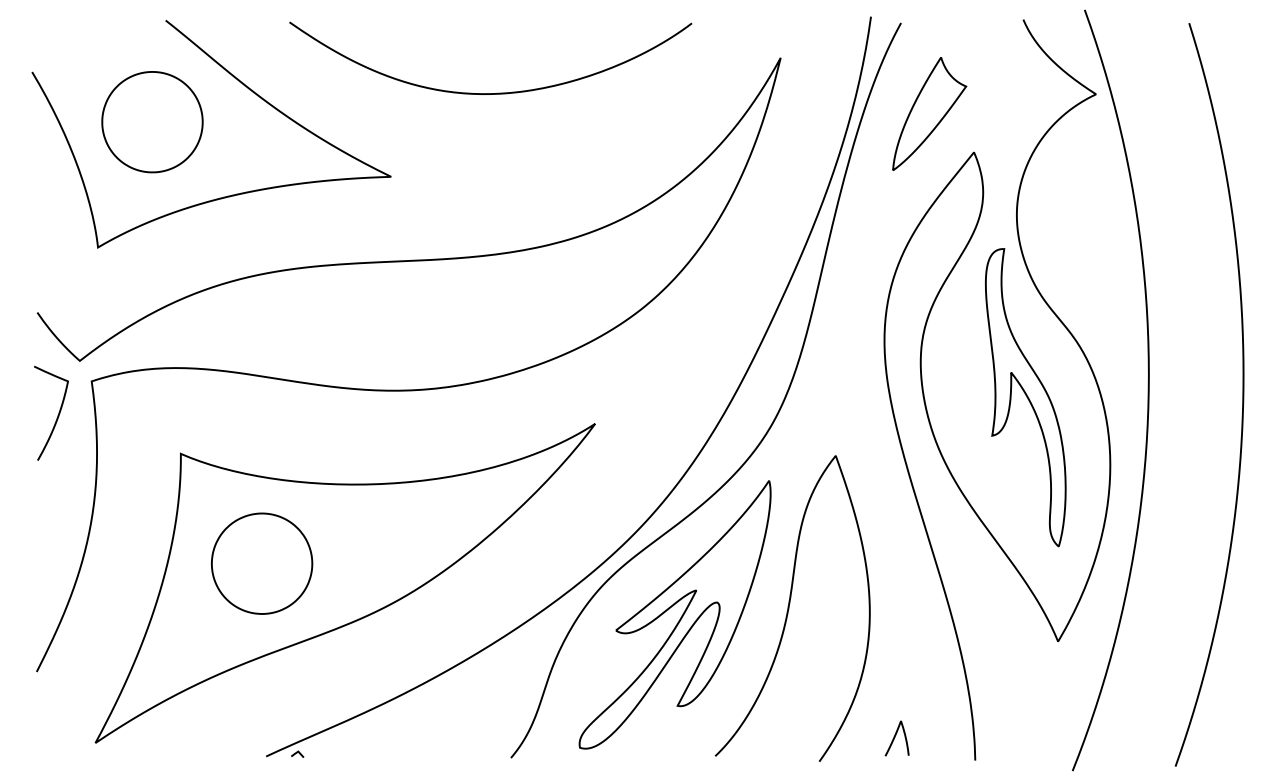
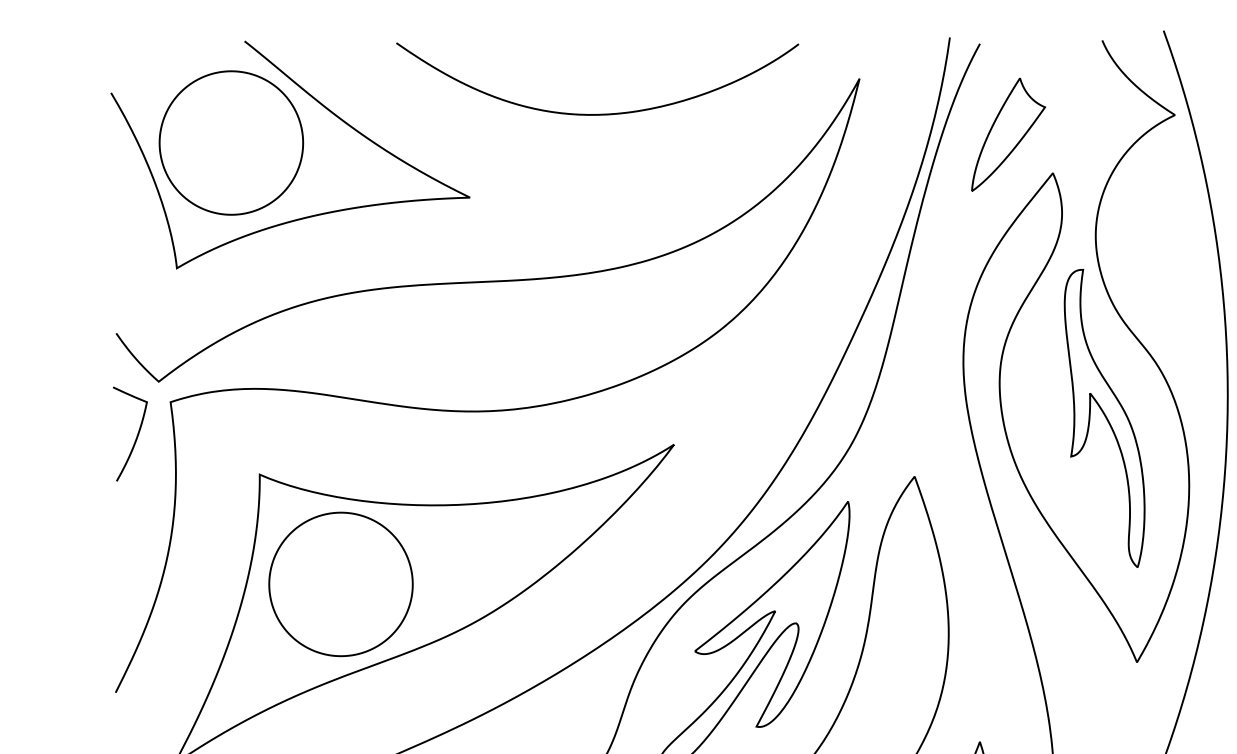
curve: (497, 92) -> (604, 113), moved
part: (152, 121) -> (231, 142), size x1.43
part: (261, 563) -> (340, 584), size x1.43

